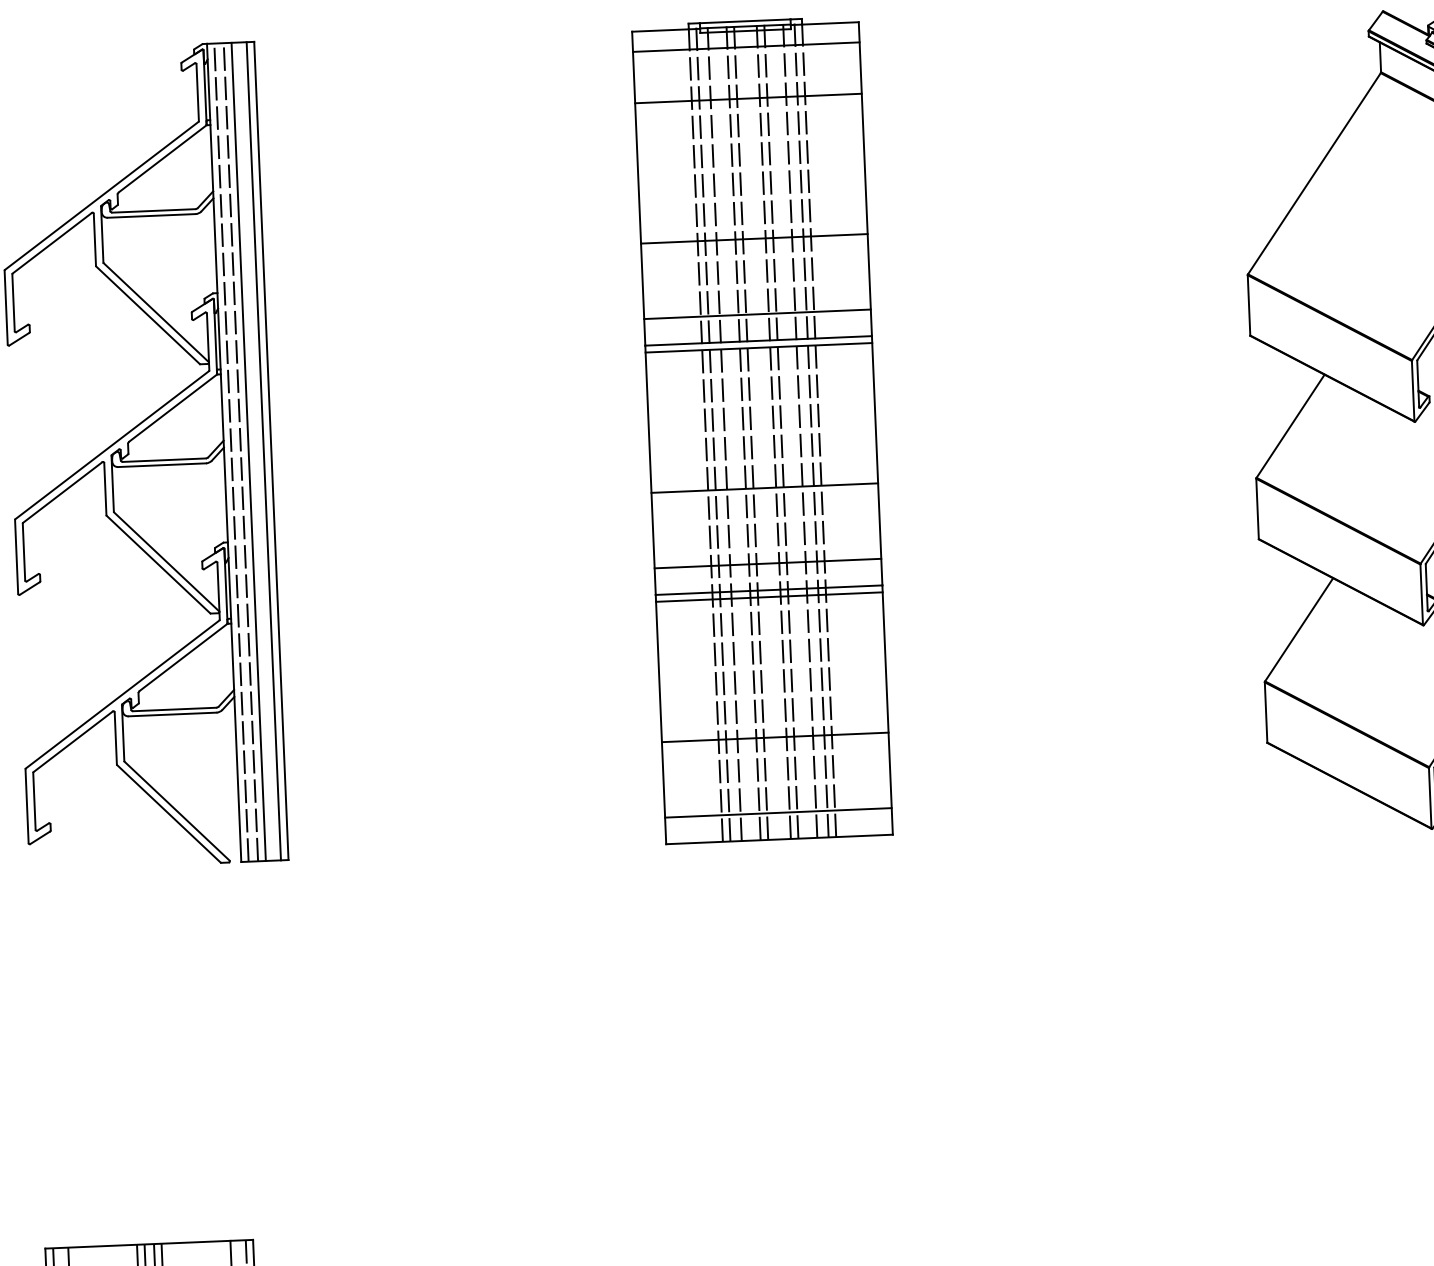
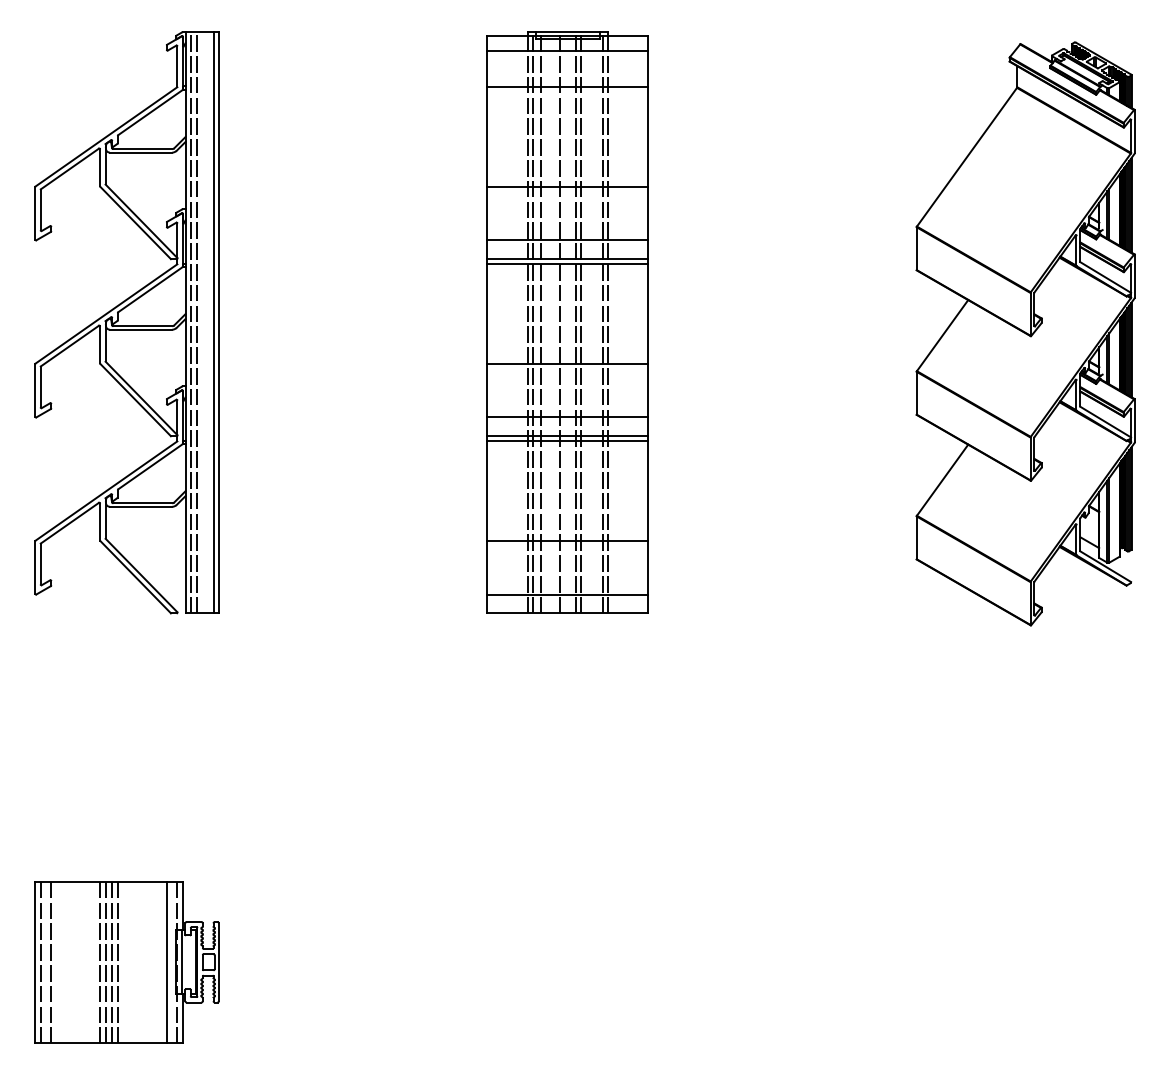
line: (799, 428) -> (594, 322), removed
line: (743, 430) -> (554, 322), removed
line: (248, 451) -> (202, 322), removed

